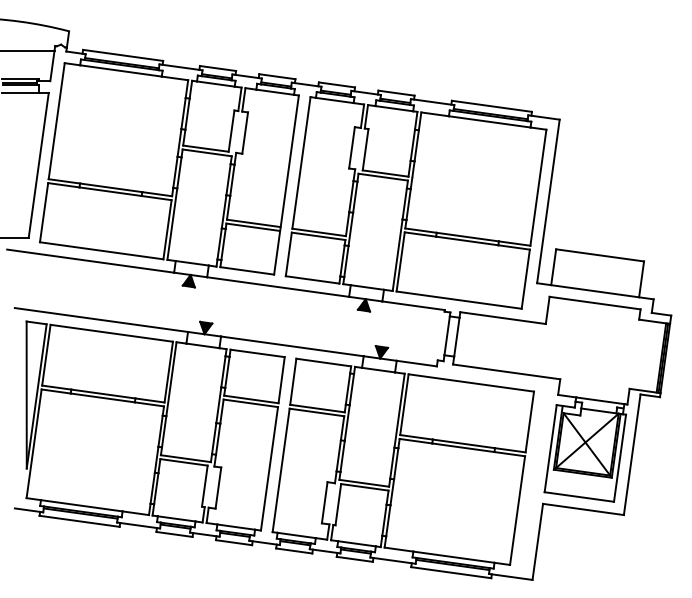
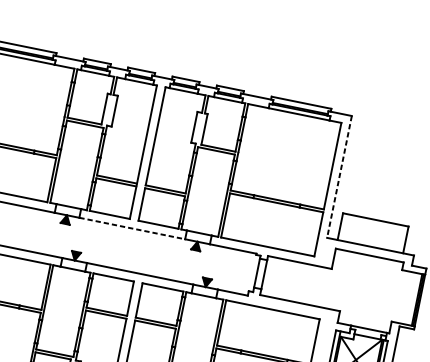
line: (548, 201) -> (339, 176), solid -> dashed
line: (278, 287) -> (132, 228), solid -> dashed

